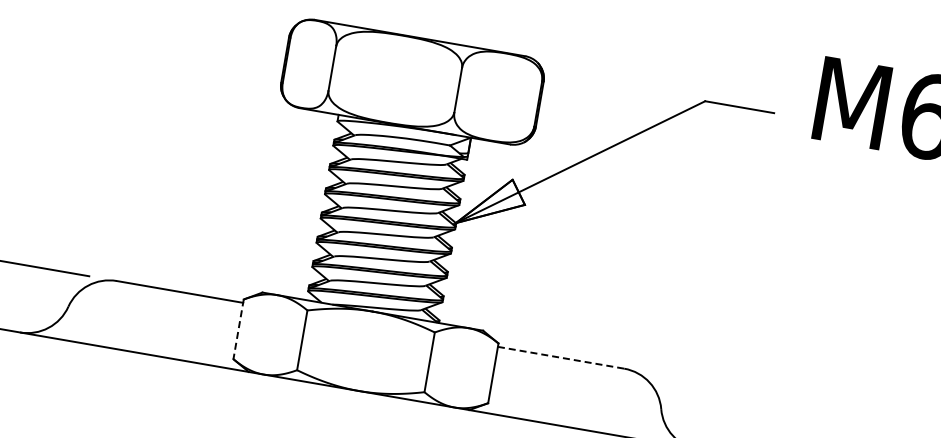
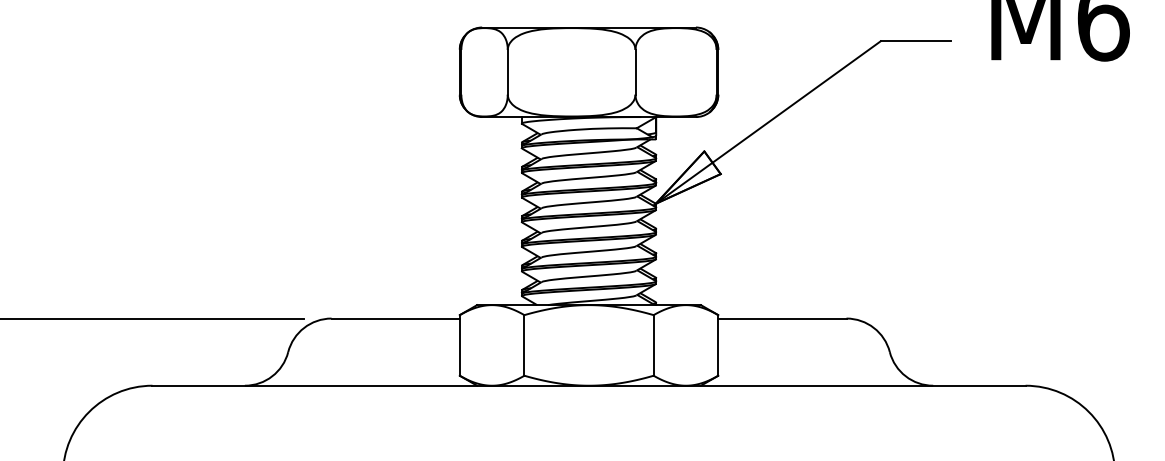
line: (238, 329) -> (459, 345), dashed -> solid
line: (561, 357) -> (782, 318), dashed -> solid

